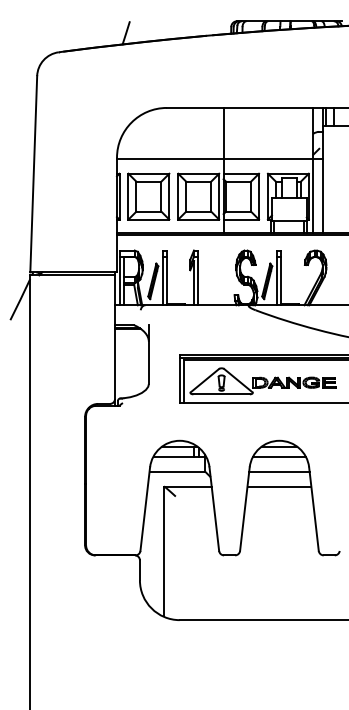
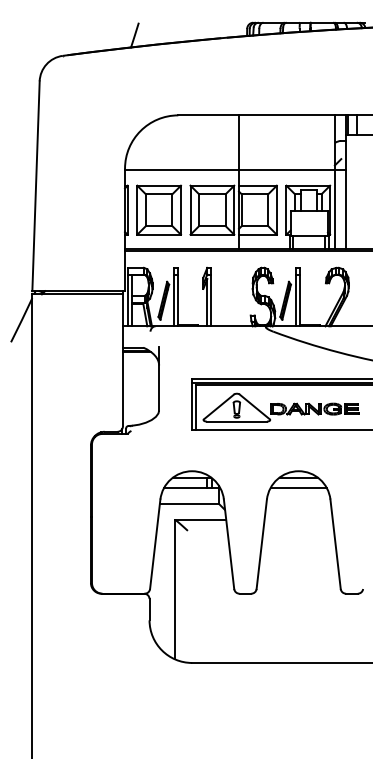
line: (279, 471) -> (298, 504), removed
line: (279, 486) -> (298, 520), removed

